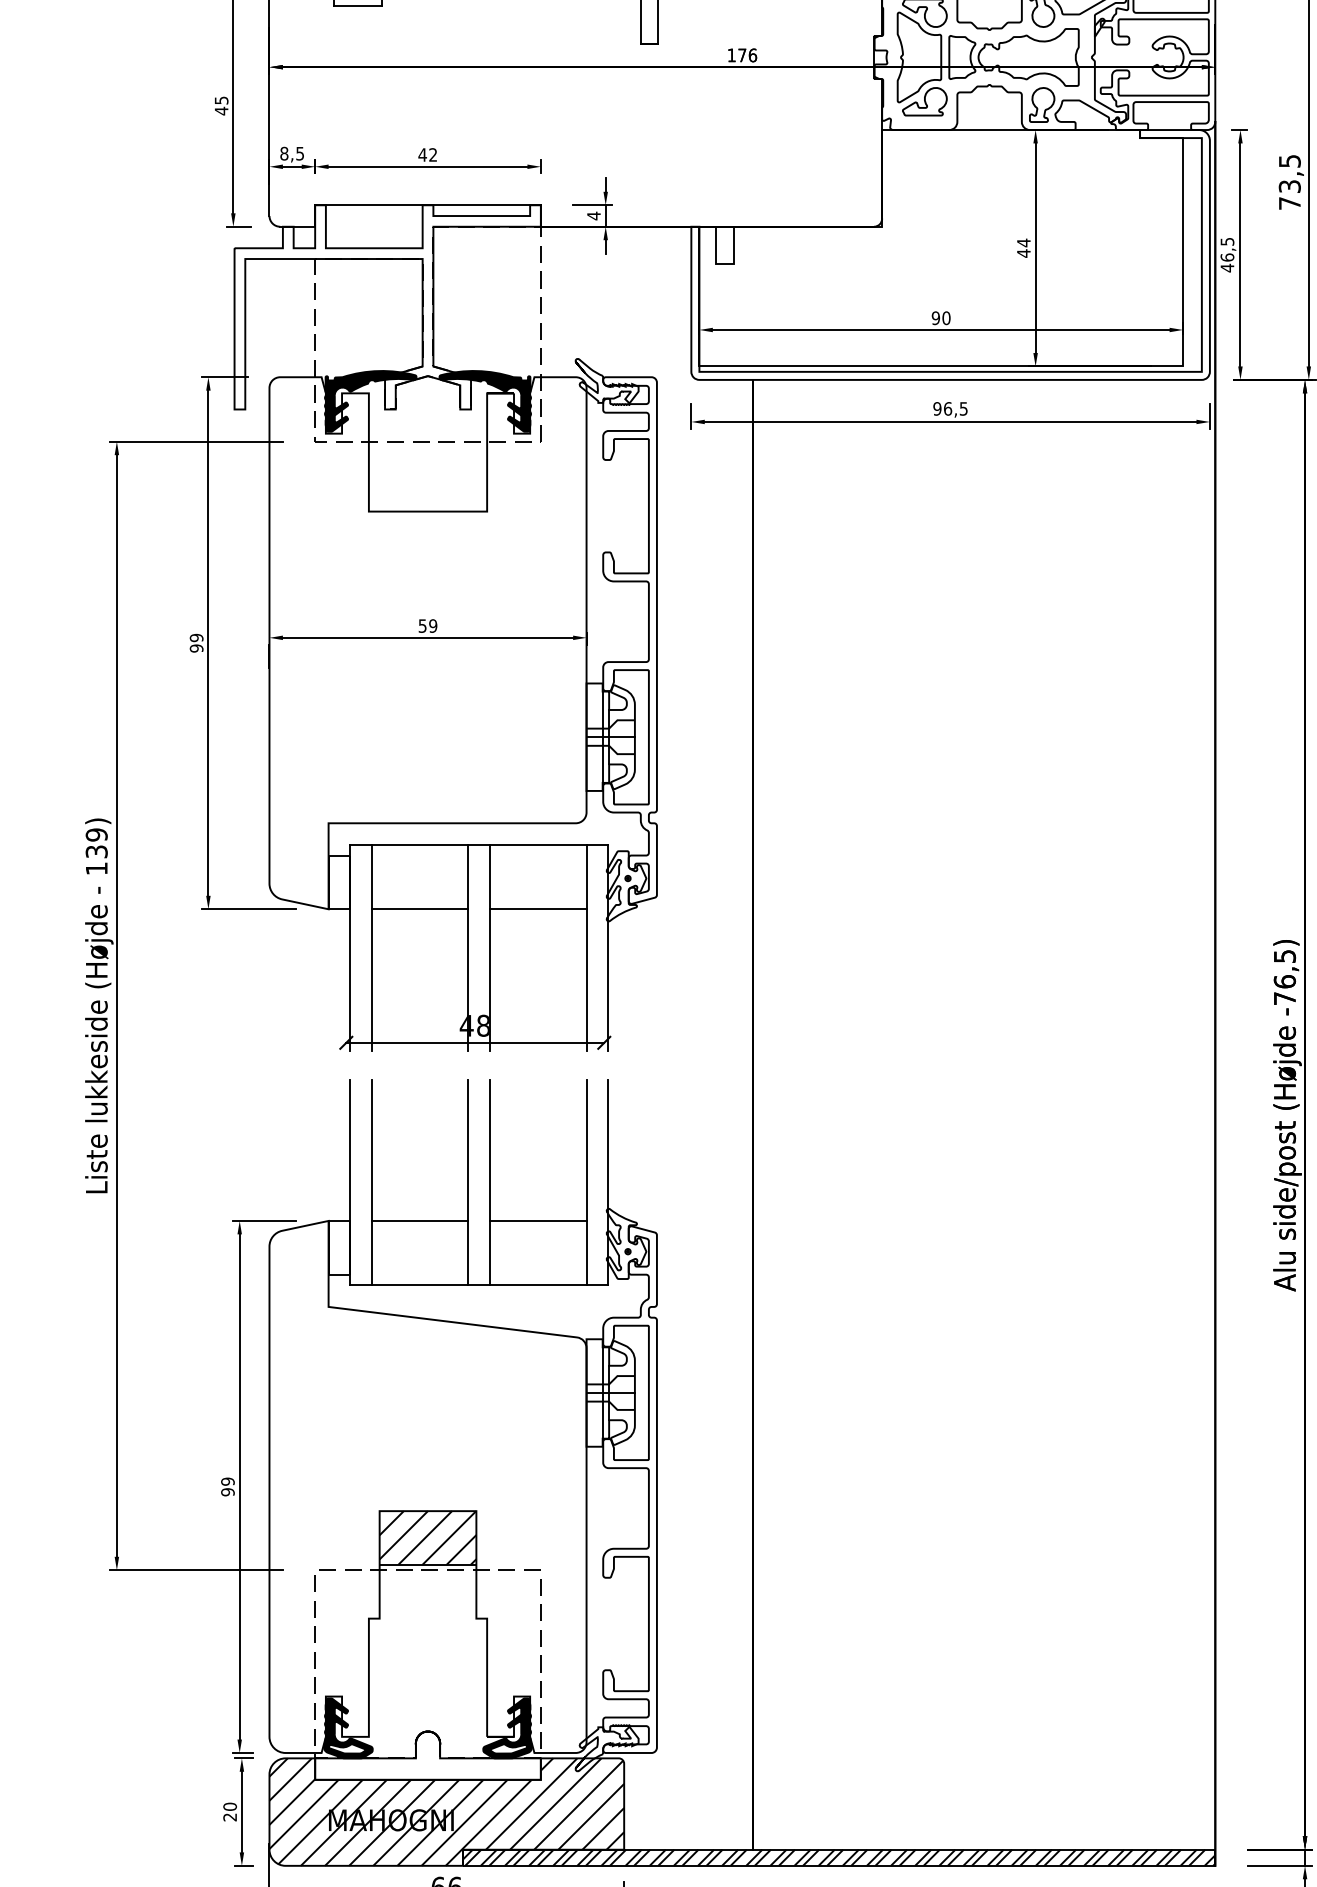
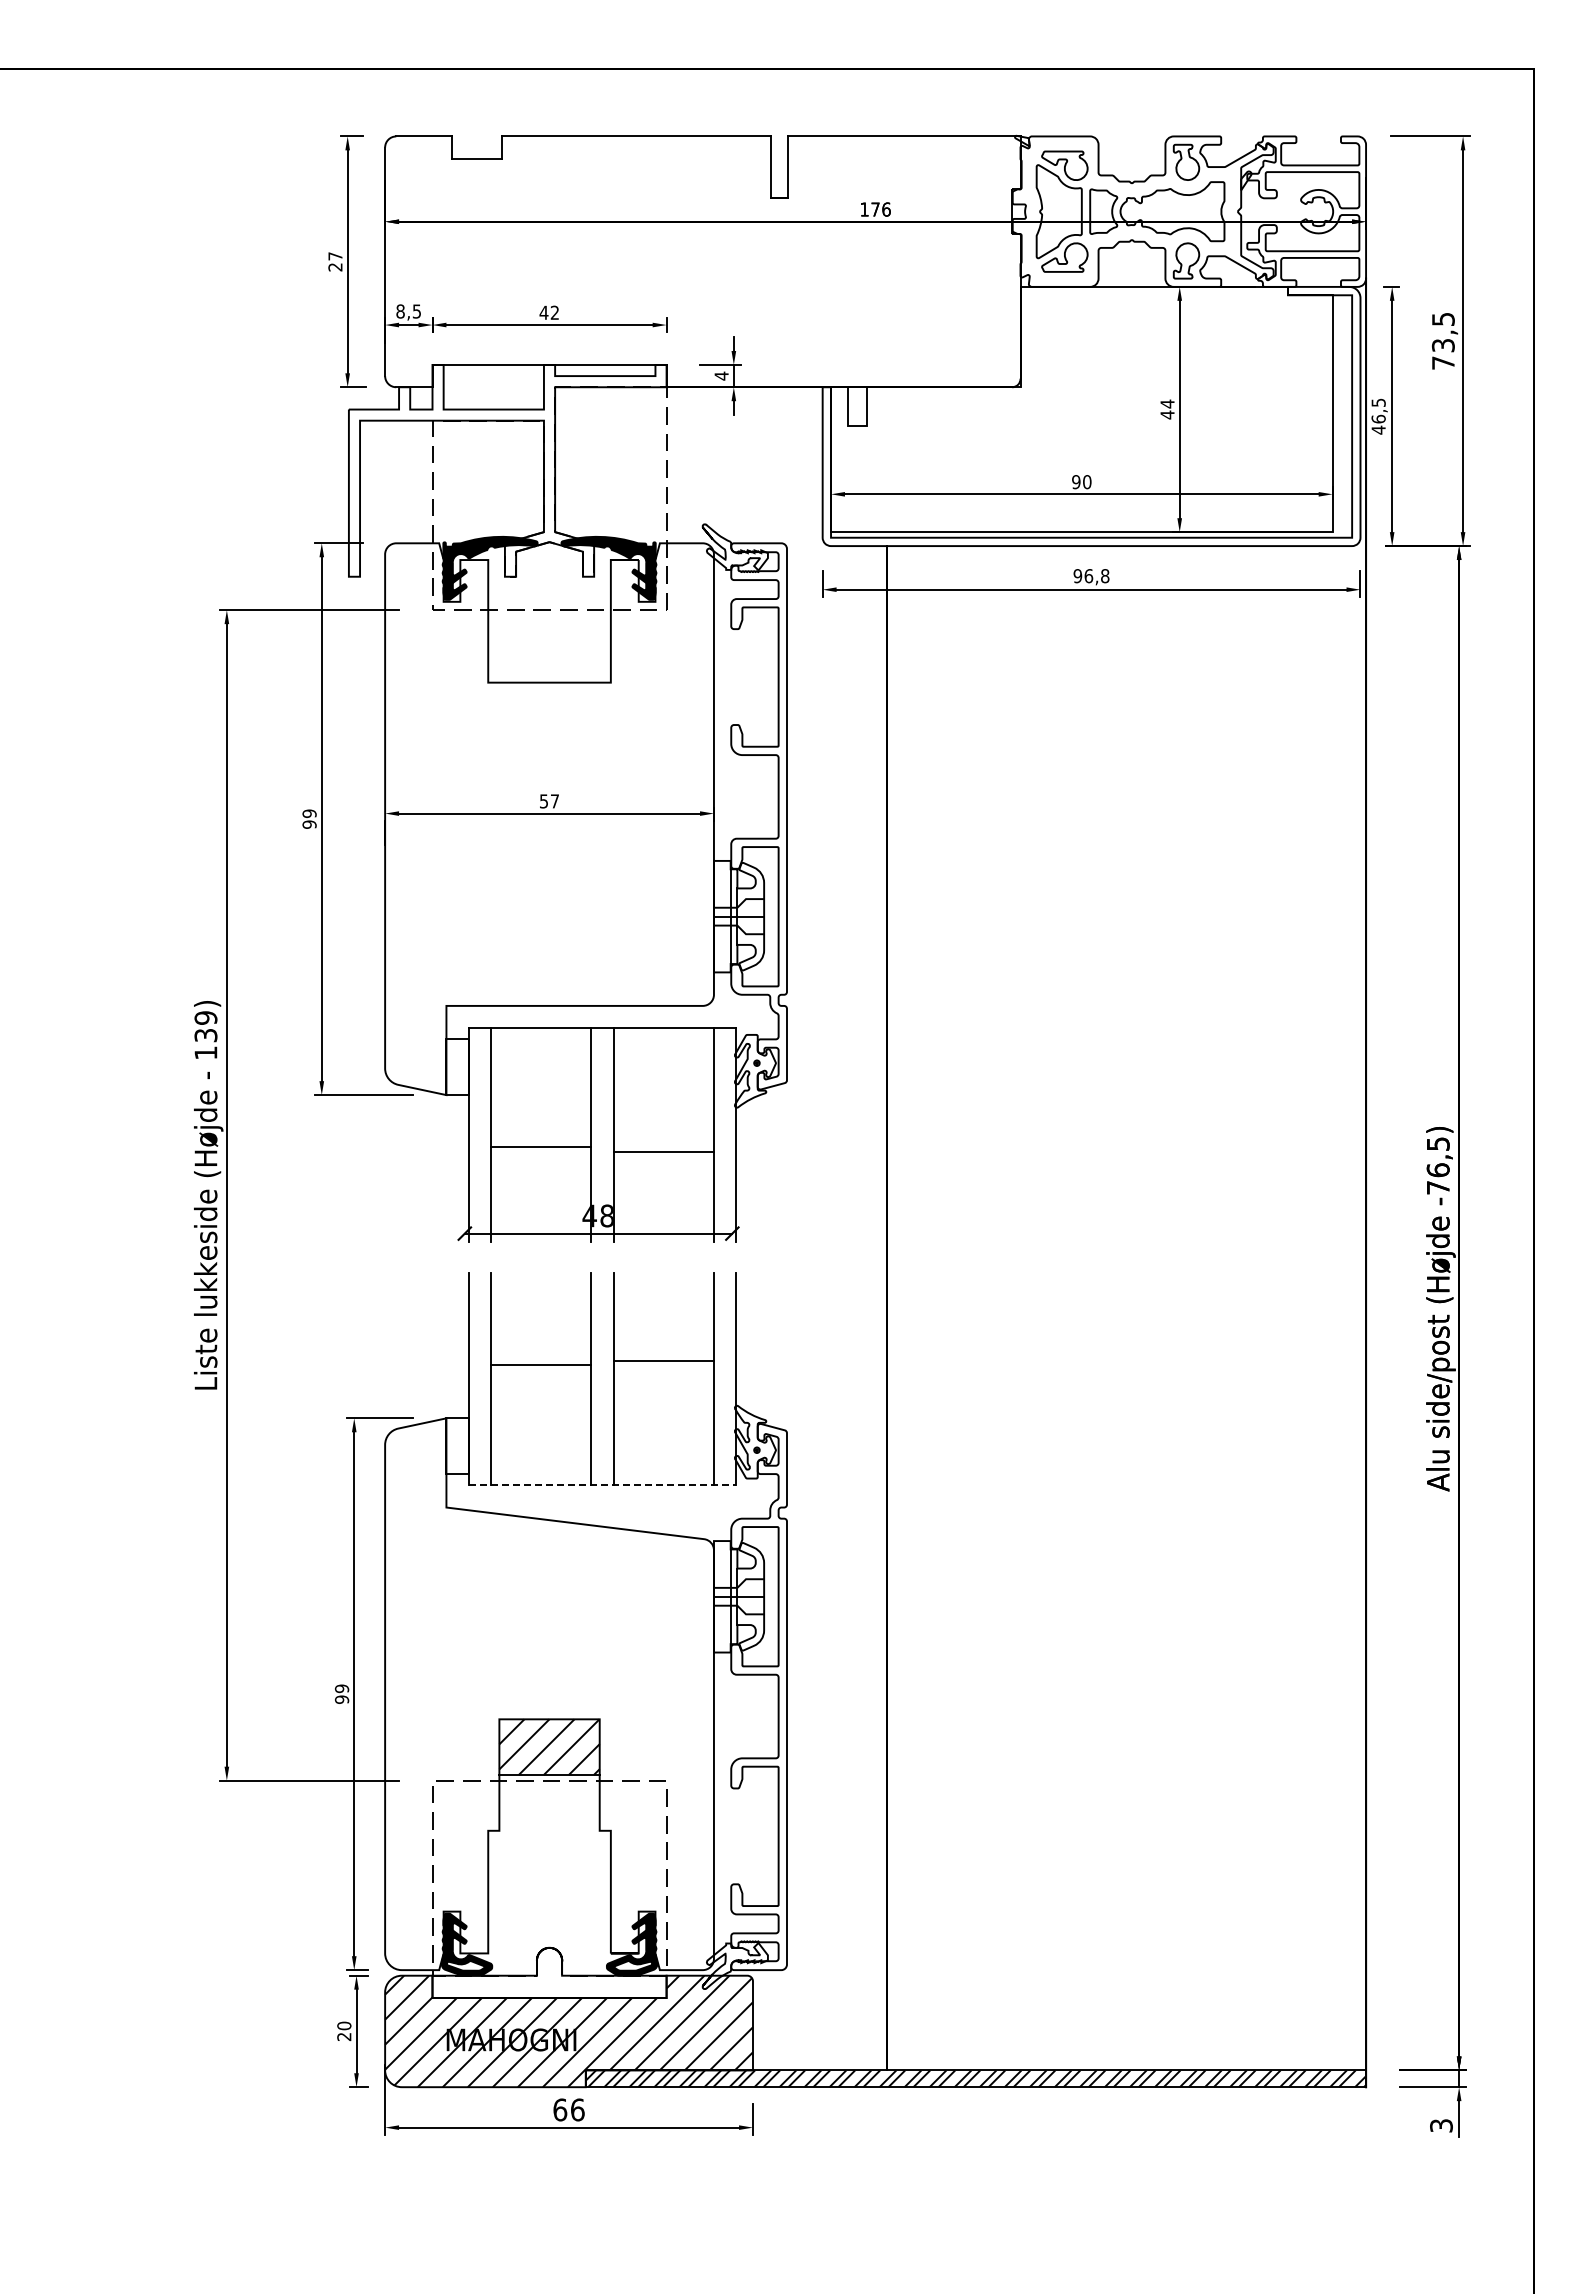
text: (221, 105) -> (335, 261), 45 -> 27
text: (964, 409) -> (1105, 576), 96,5 -> 96,8
text: (432, 626) -> (554, 801), 59 -> 57
line: (420, 909) -> (541, 1147), moved
line: (537, 909) -> (663, 1152), moved
line: (420, 1221) -> (541, 1365), moved
line: (537, 1221) -> (663, 1361), moved
line: (479, 1285) -> (602, 1485), solid -> dashed

